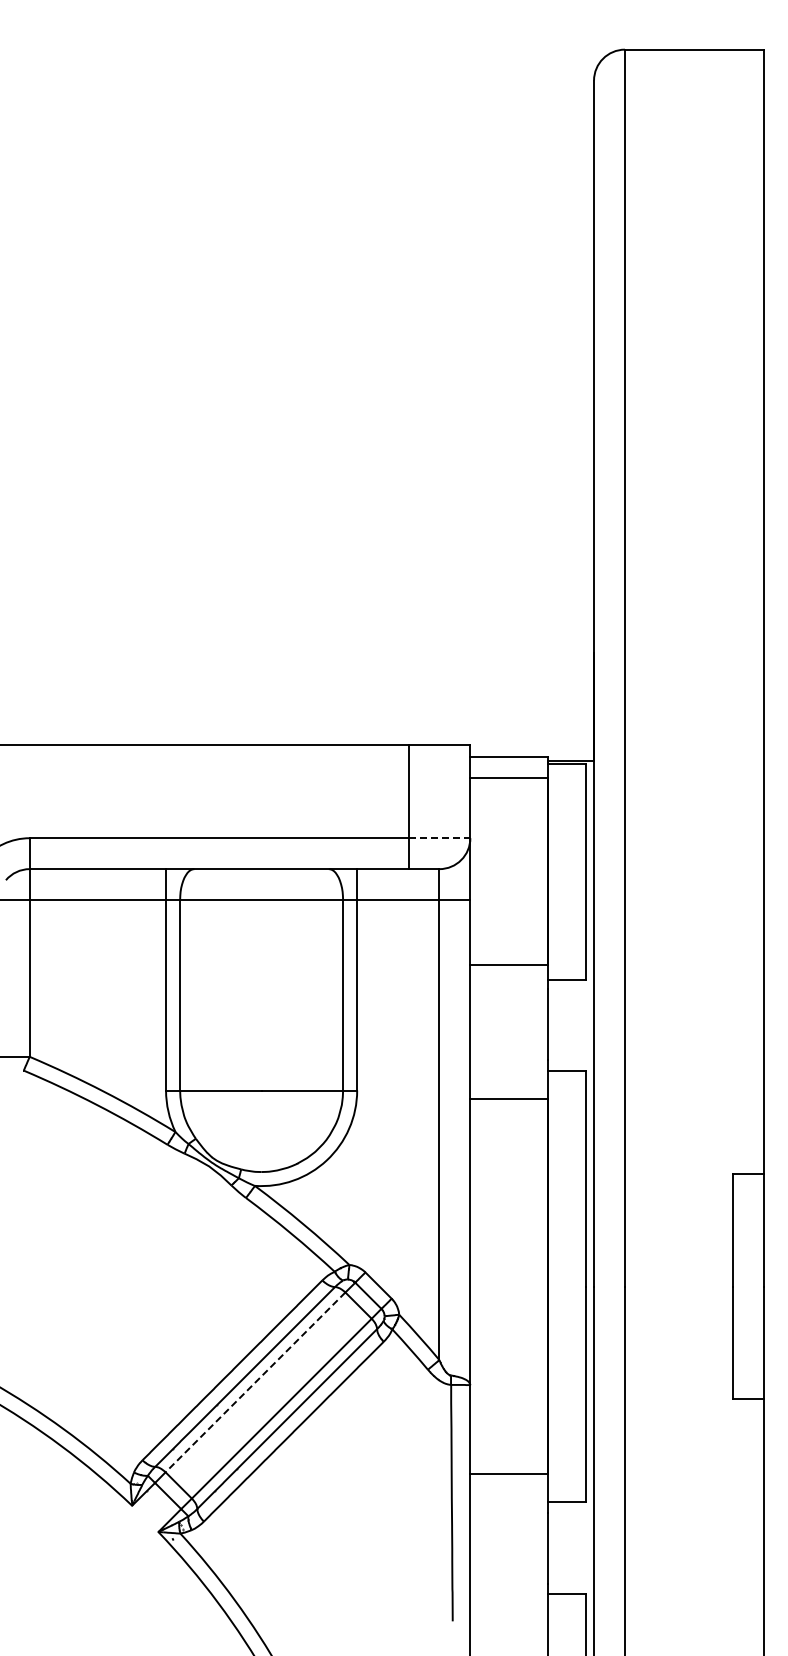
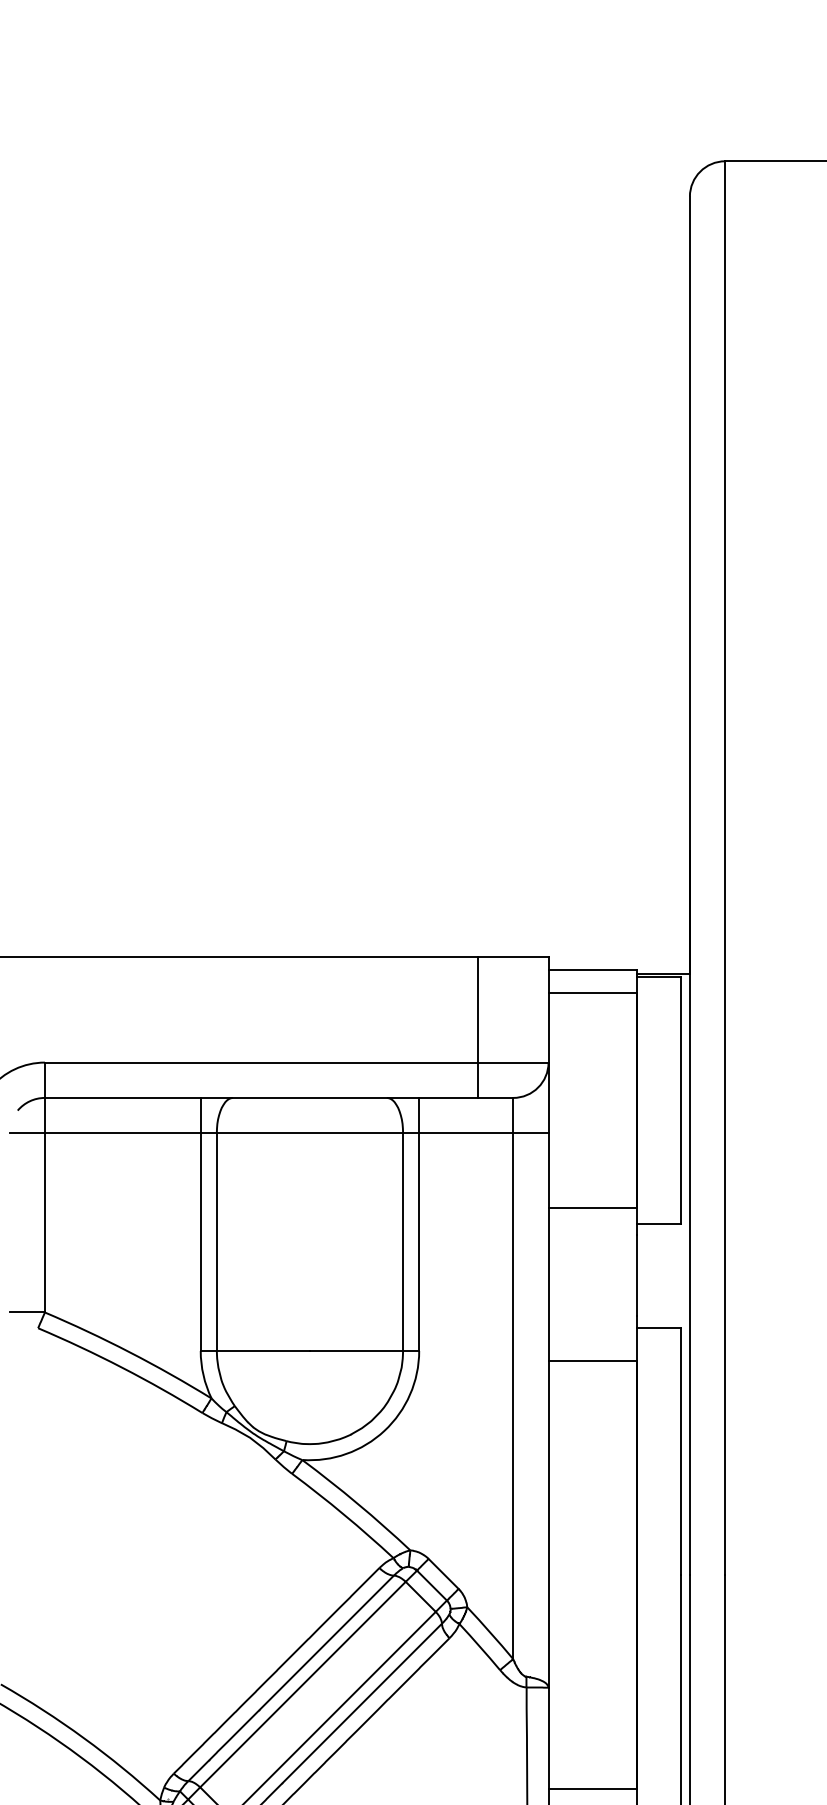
line: (439, 838) -> (513, 1062), dashed -> solid
line: (255, 1382) -> (302, 1684), dashed -> solid

